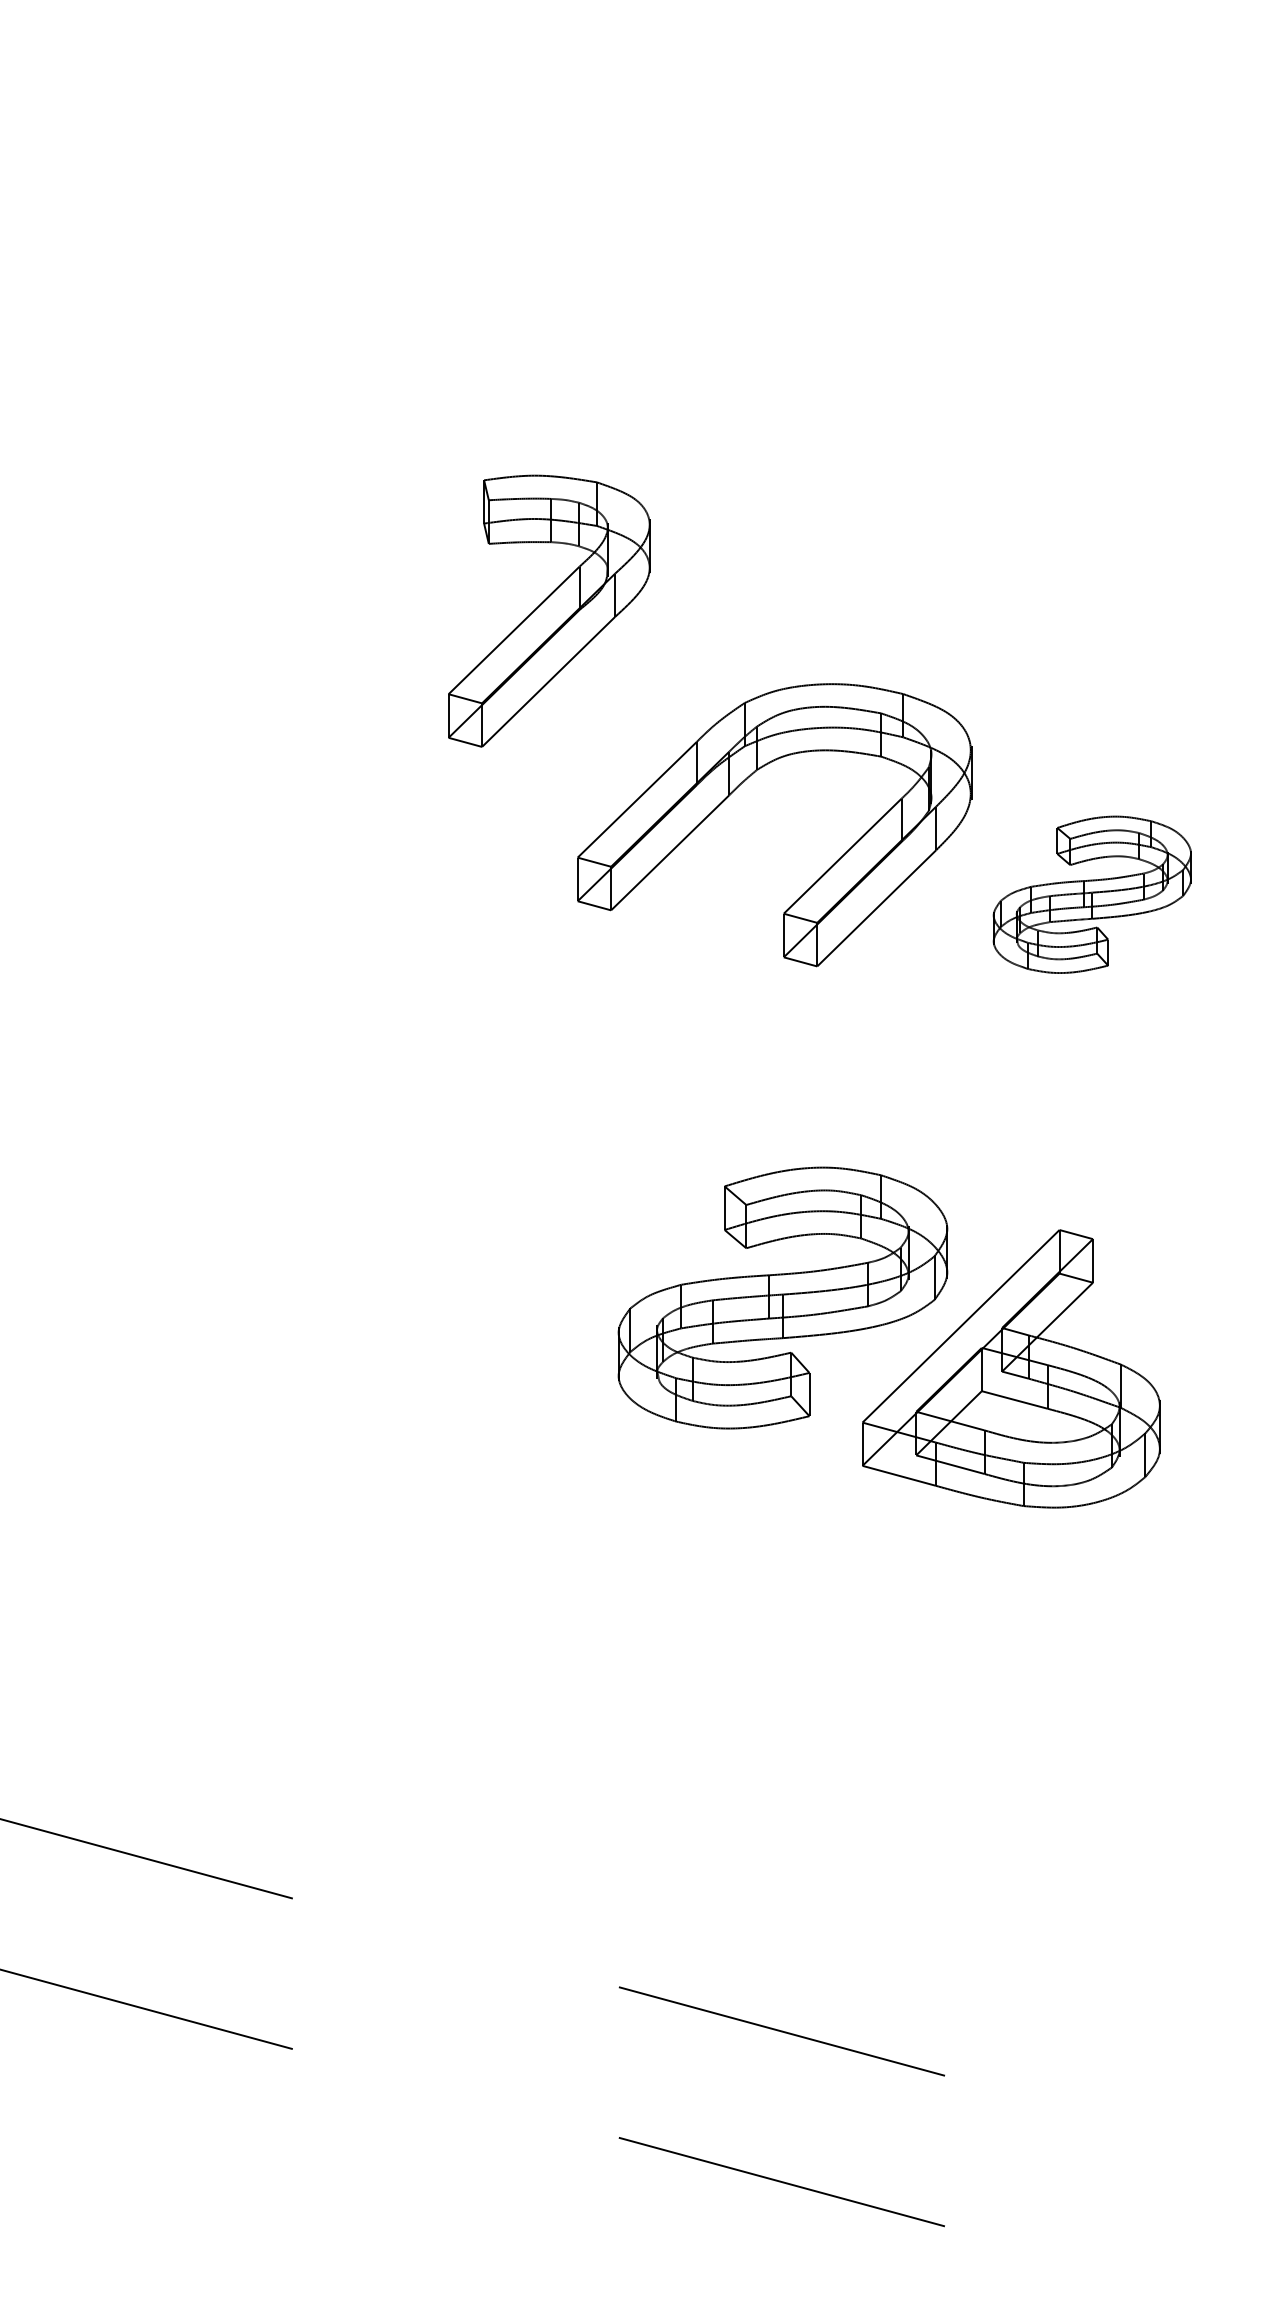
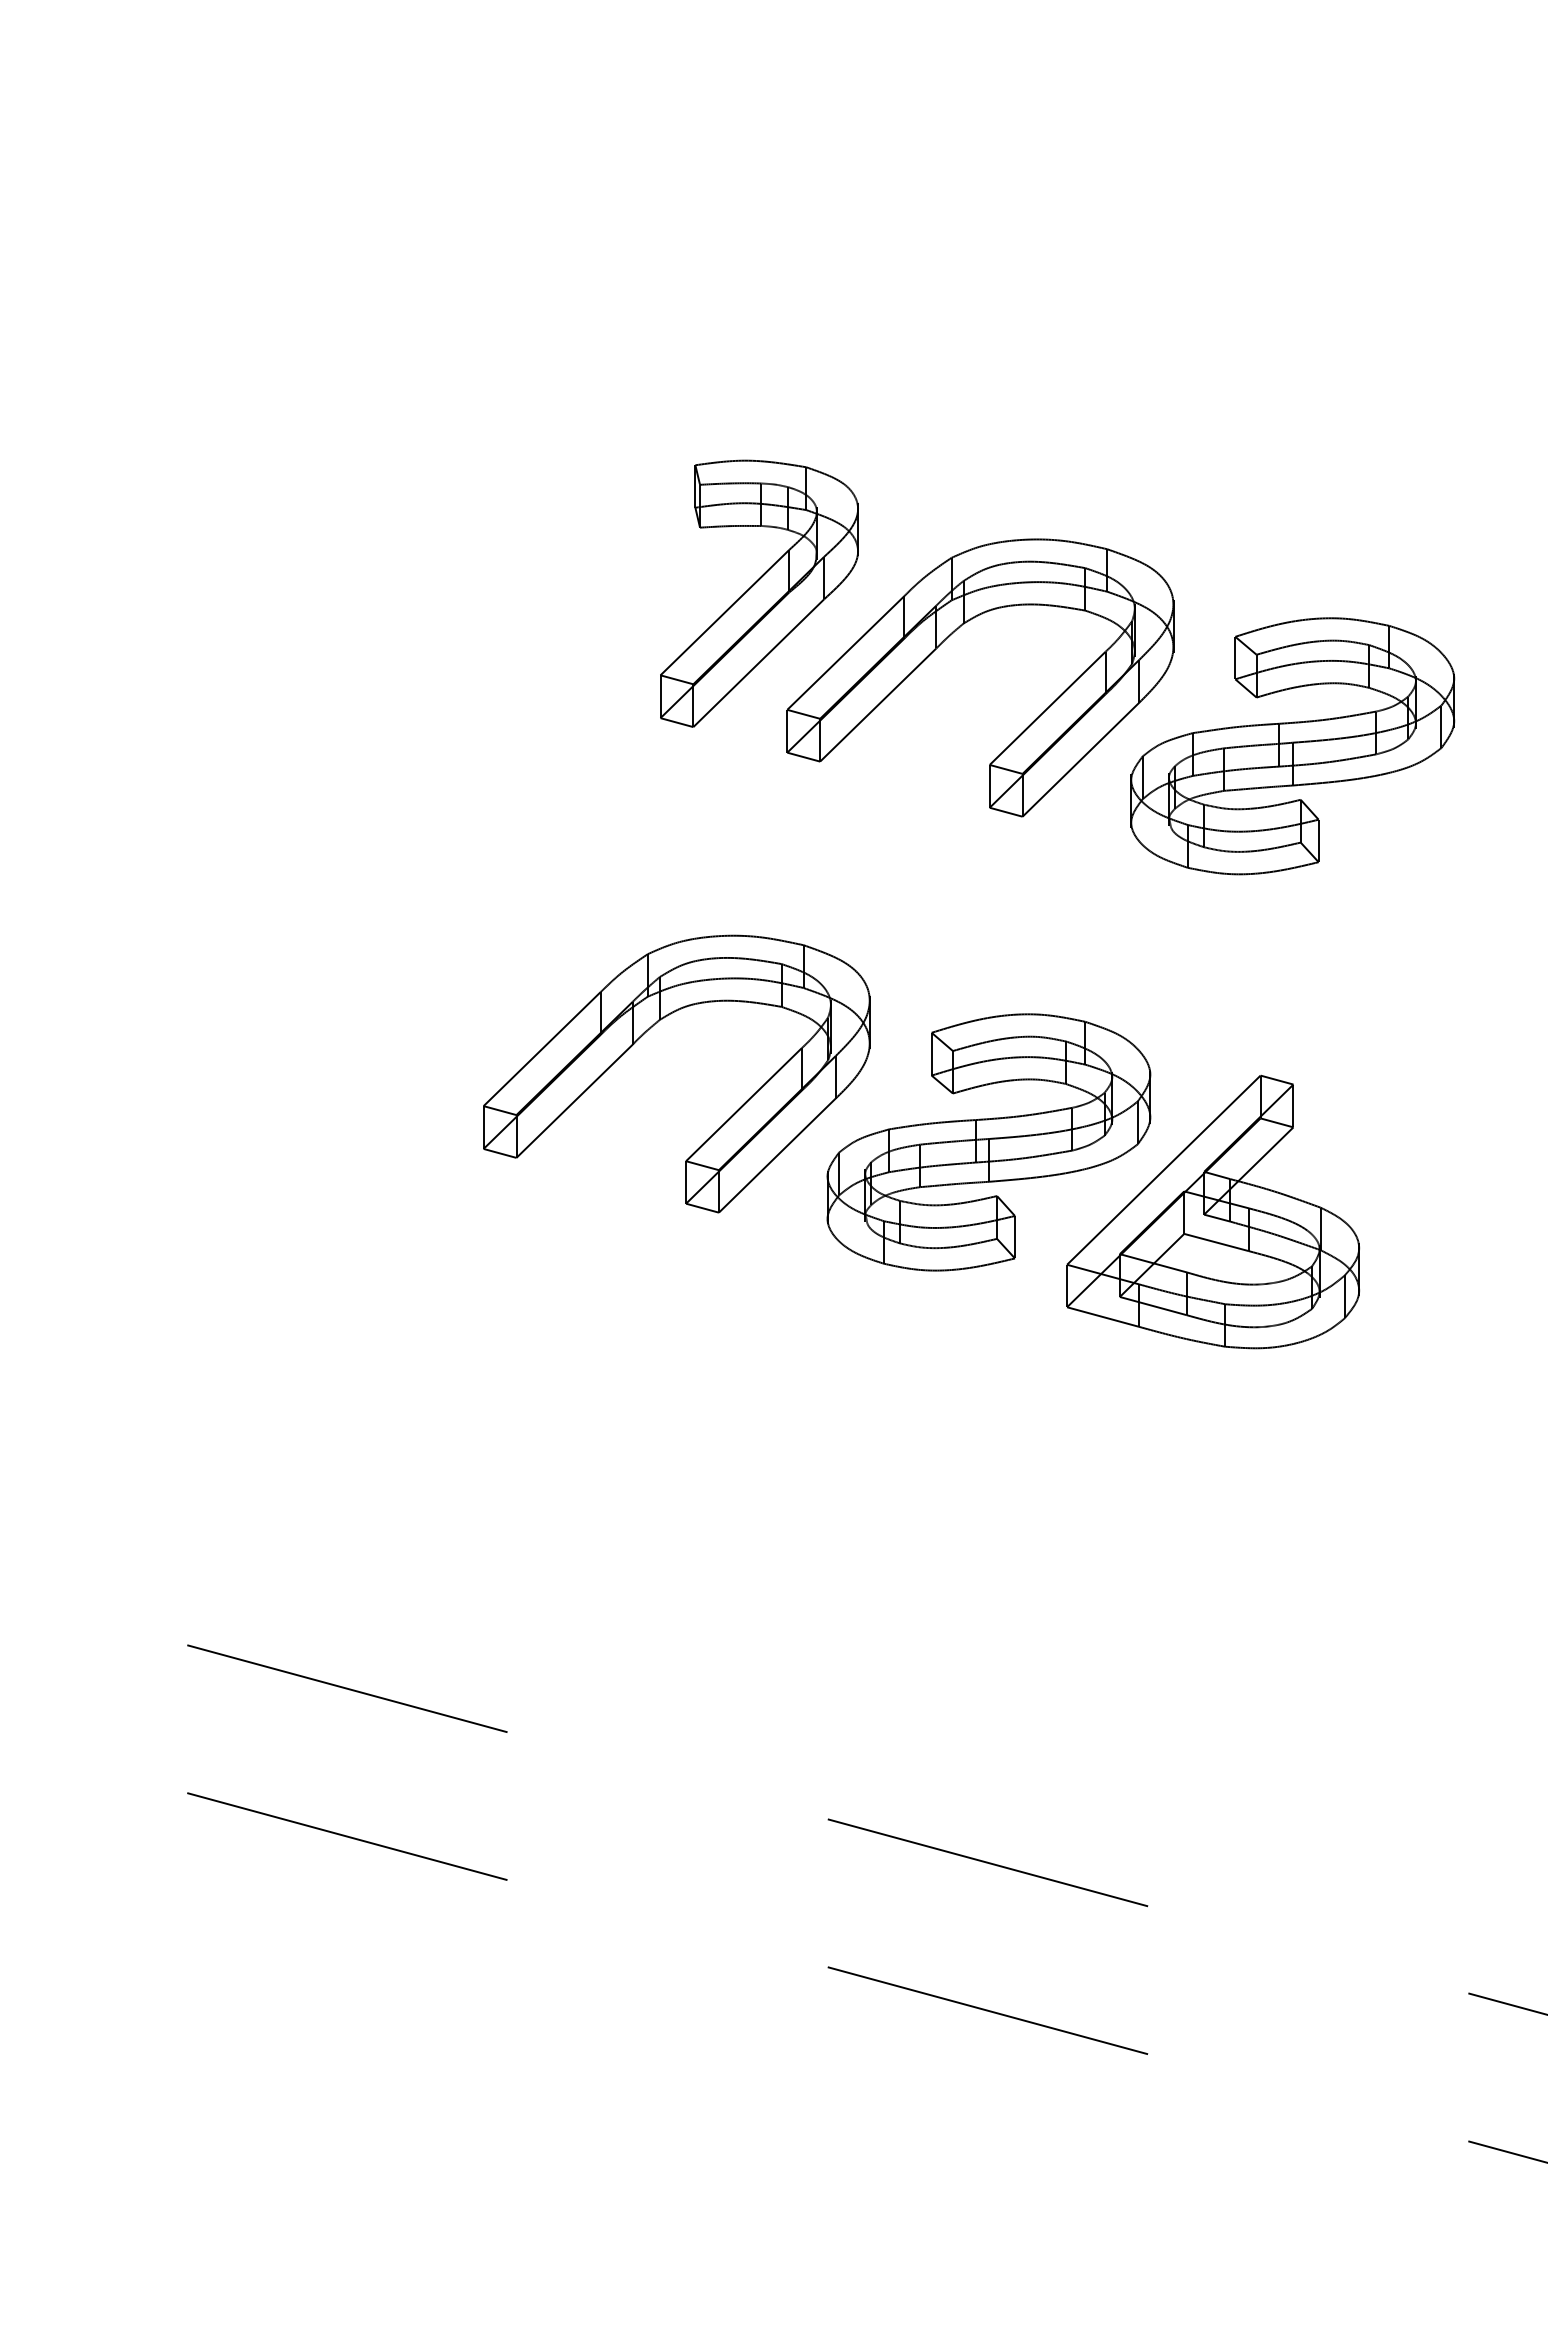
part: (549, 610) -> (759, 593), moved
part: (1092, 894) -> (1292, 746), size x1.67
part: (429, 1191) -> (641, 1037), added

